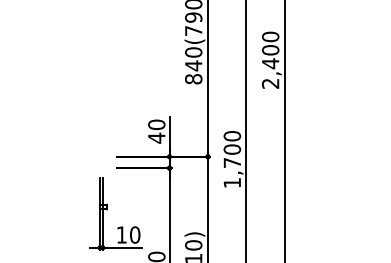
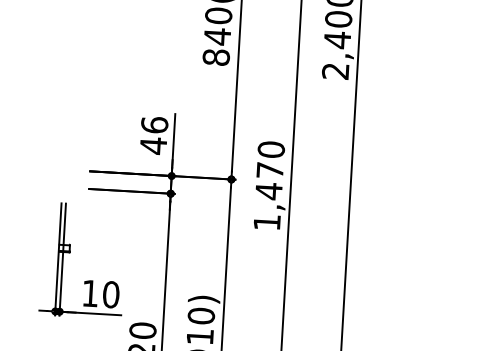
text: (156, 124) -> (154, 124), 40 -> 46
text: (232, 156) -> (269, 181), 1,700 -> 1,470

